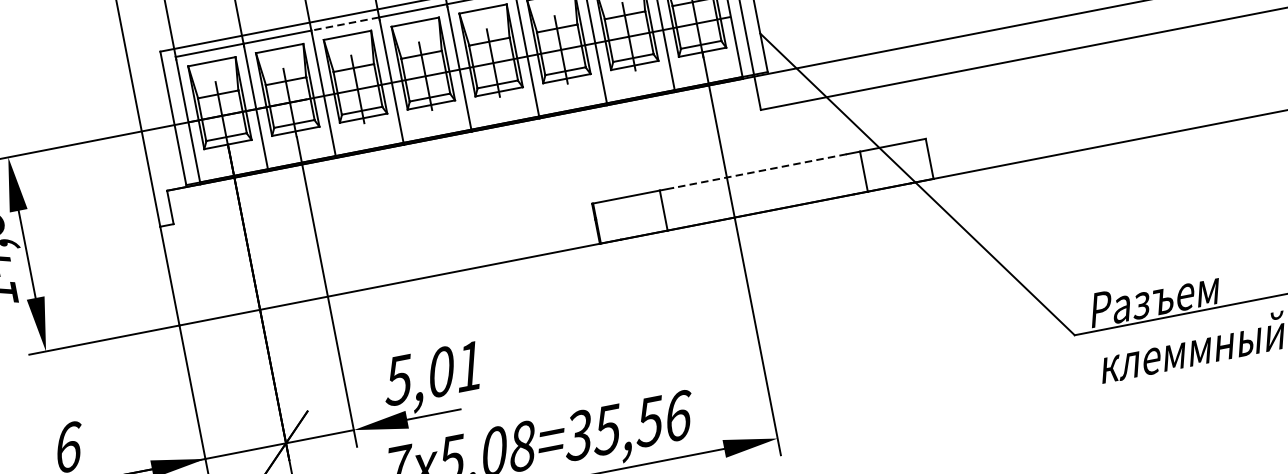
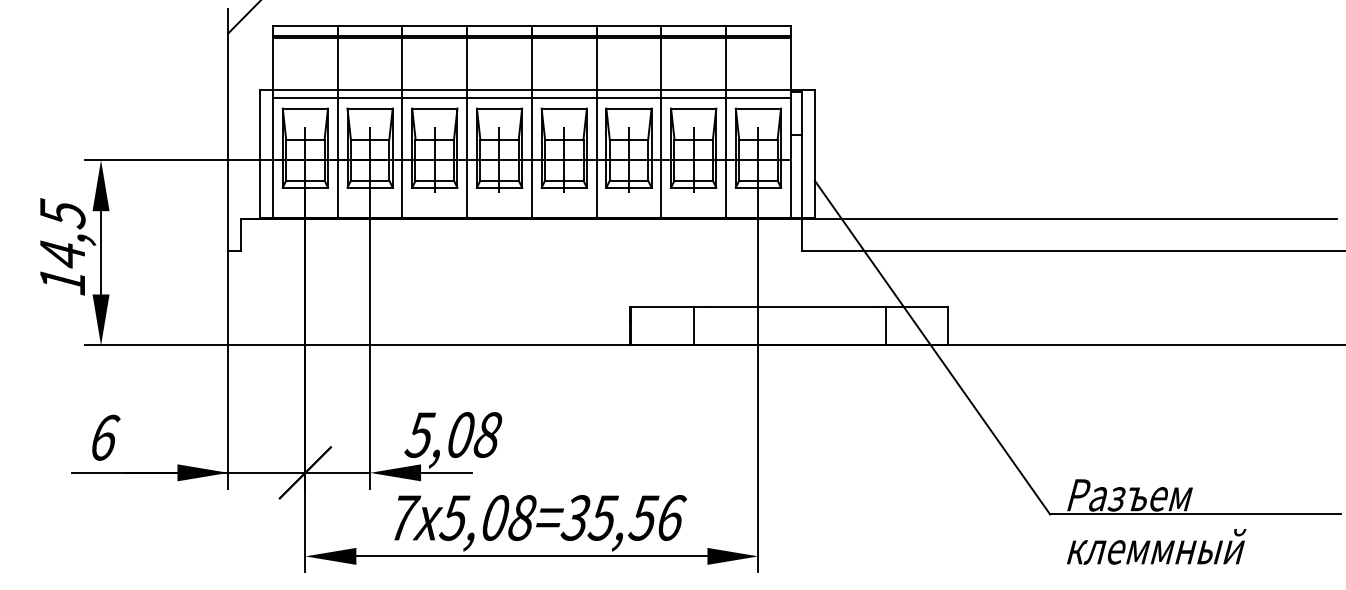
line: (344, 23) -> (434, 97), dashed -> solid
line: (759, 171) -> (789, 307), dashed -> solid
text: (469, 367) -> (487, 435), 5,01 -> 5,08

